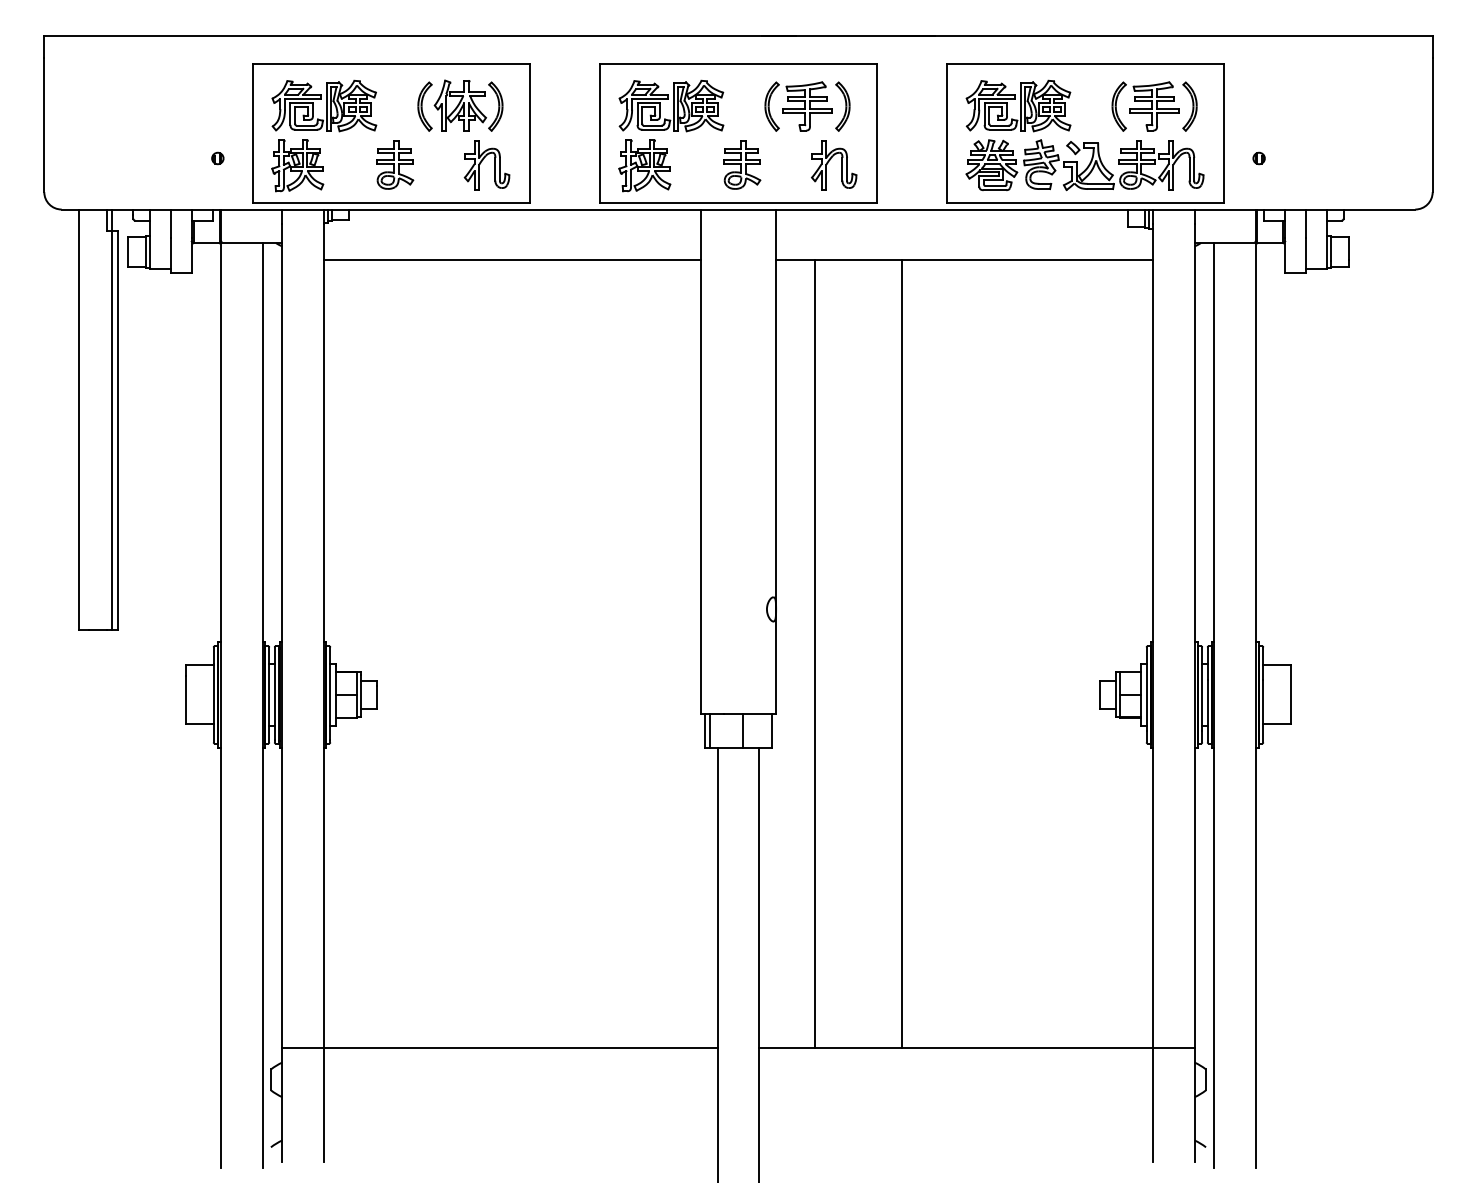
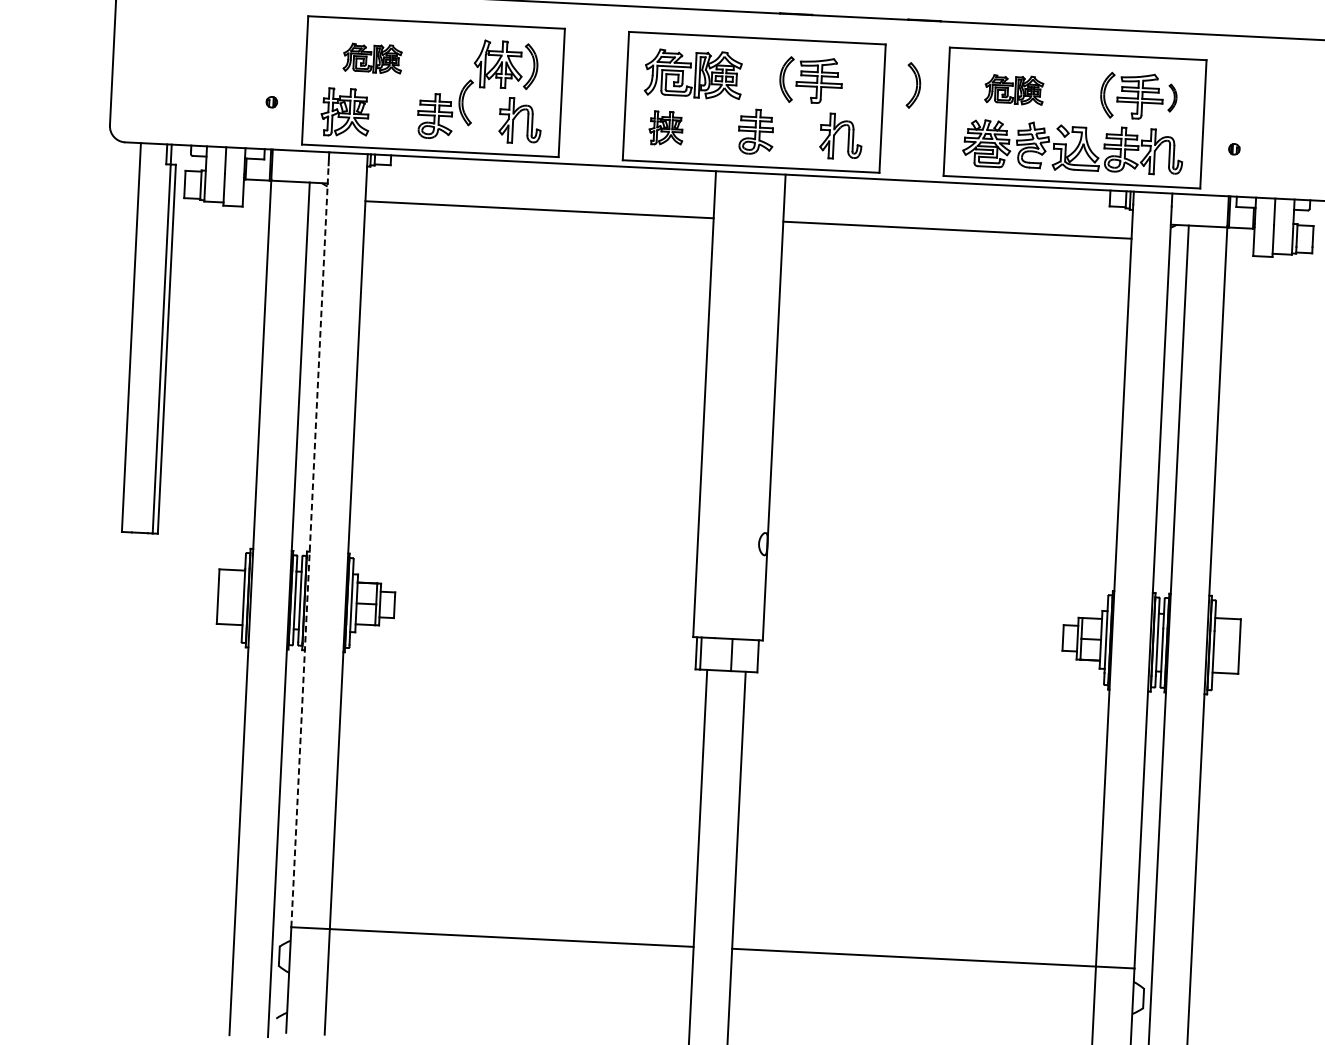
part: (324, 105) -> (372, 58), size x0.6
part: (1018, 105) -> (1014, 89), size x0.6
part: (424, 106) -> (465, 102), moved
part: (842, 106) -> (913, 85), moved
part: (1189, 106) -> (1172, 98), size x0.6
part: (644, 165) -> (665, 128), size x0.7
line: (282, 635) -> (310, 546), solid -> dashed
line: (815, 653) -> (801, 586), removed
line: (902, 653) -> (882, 590), removed

